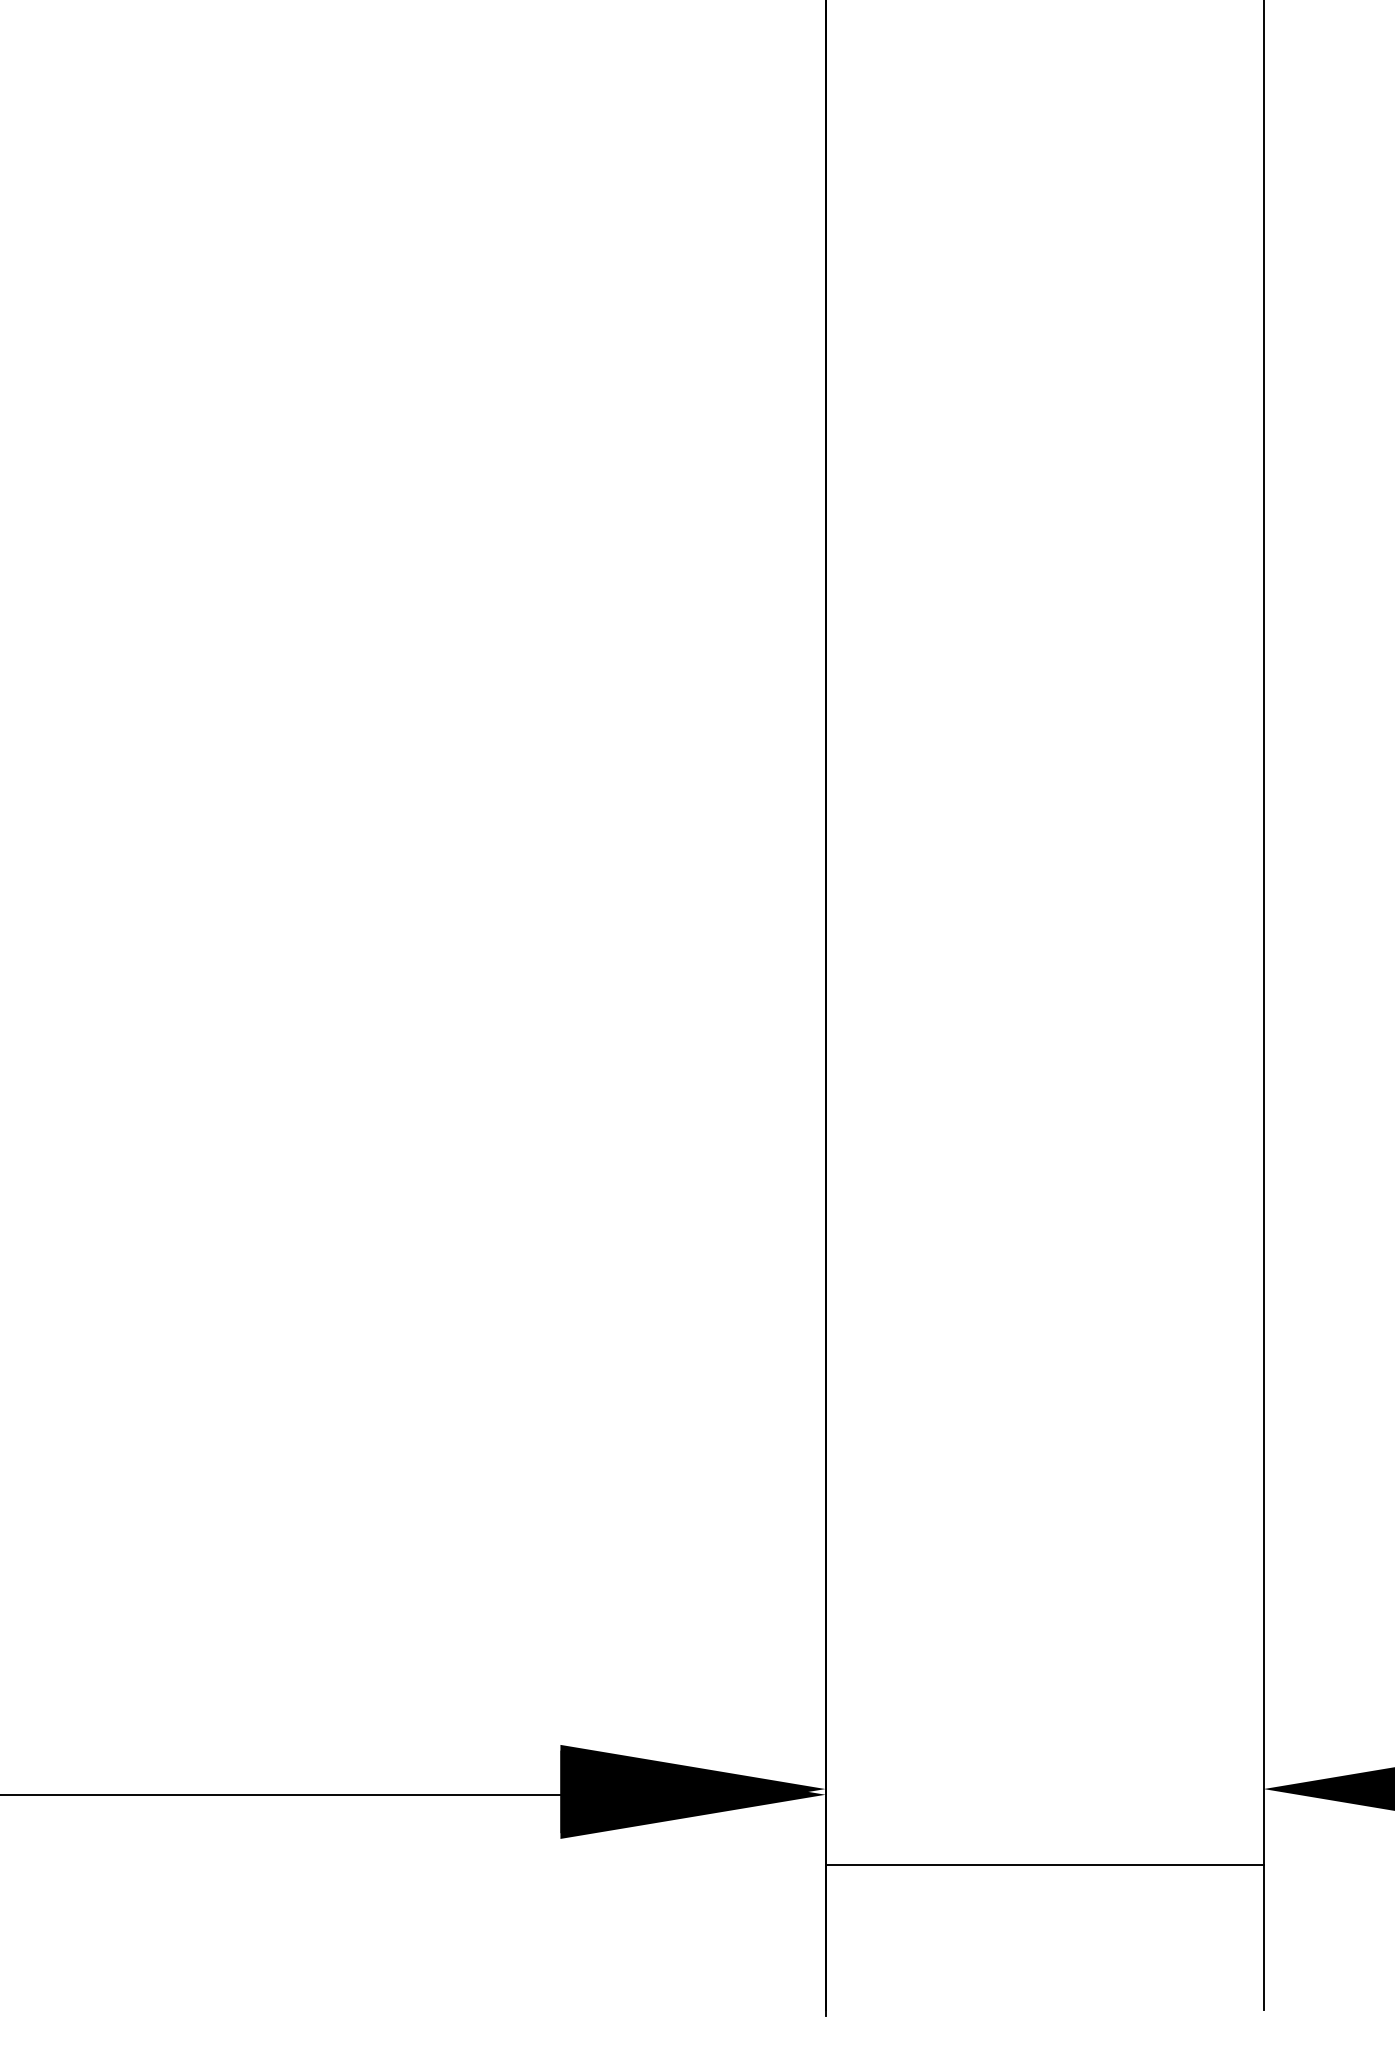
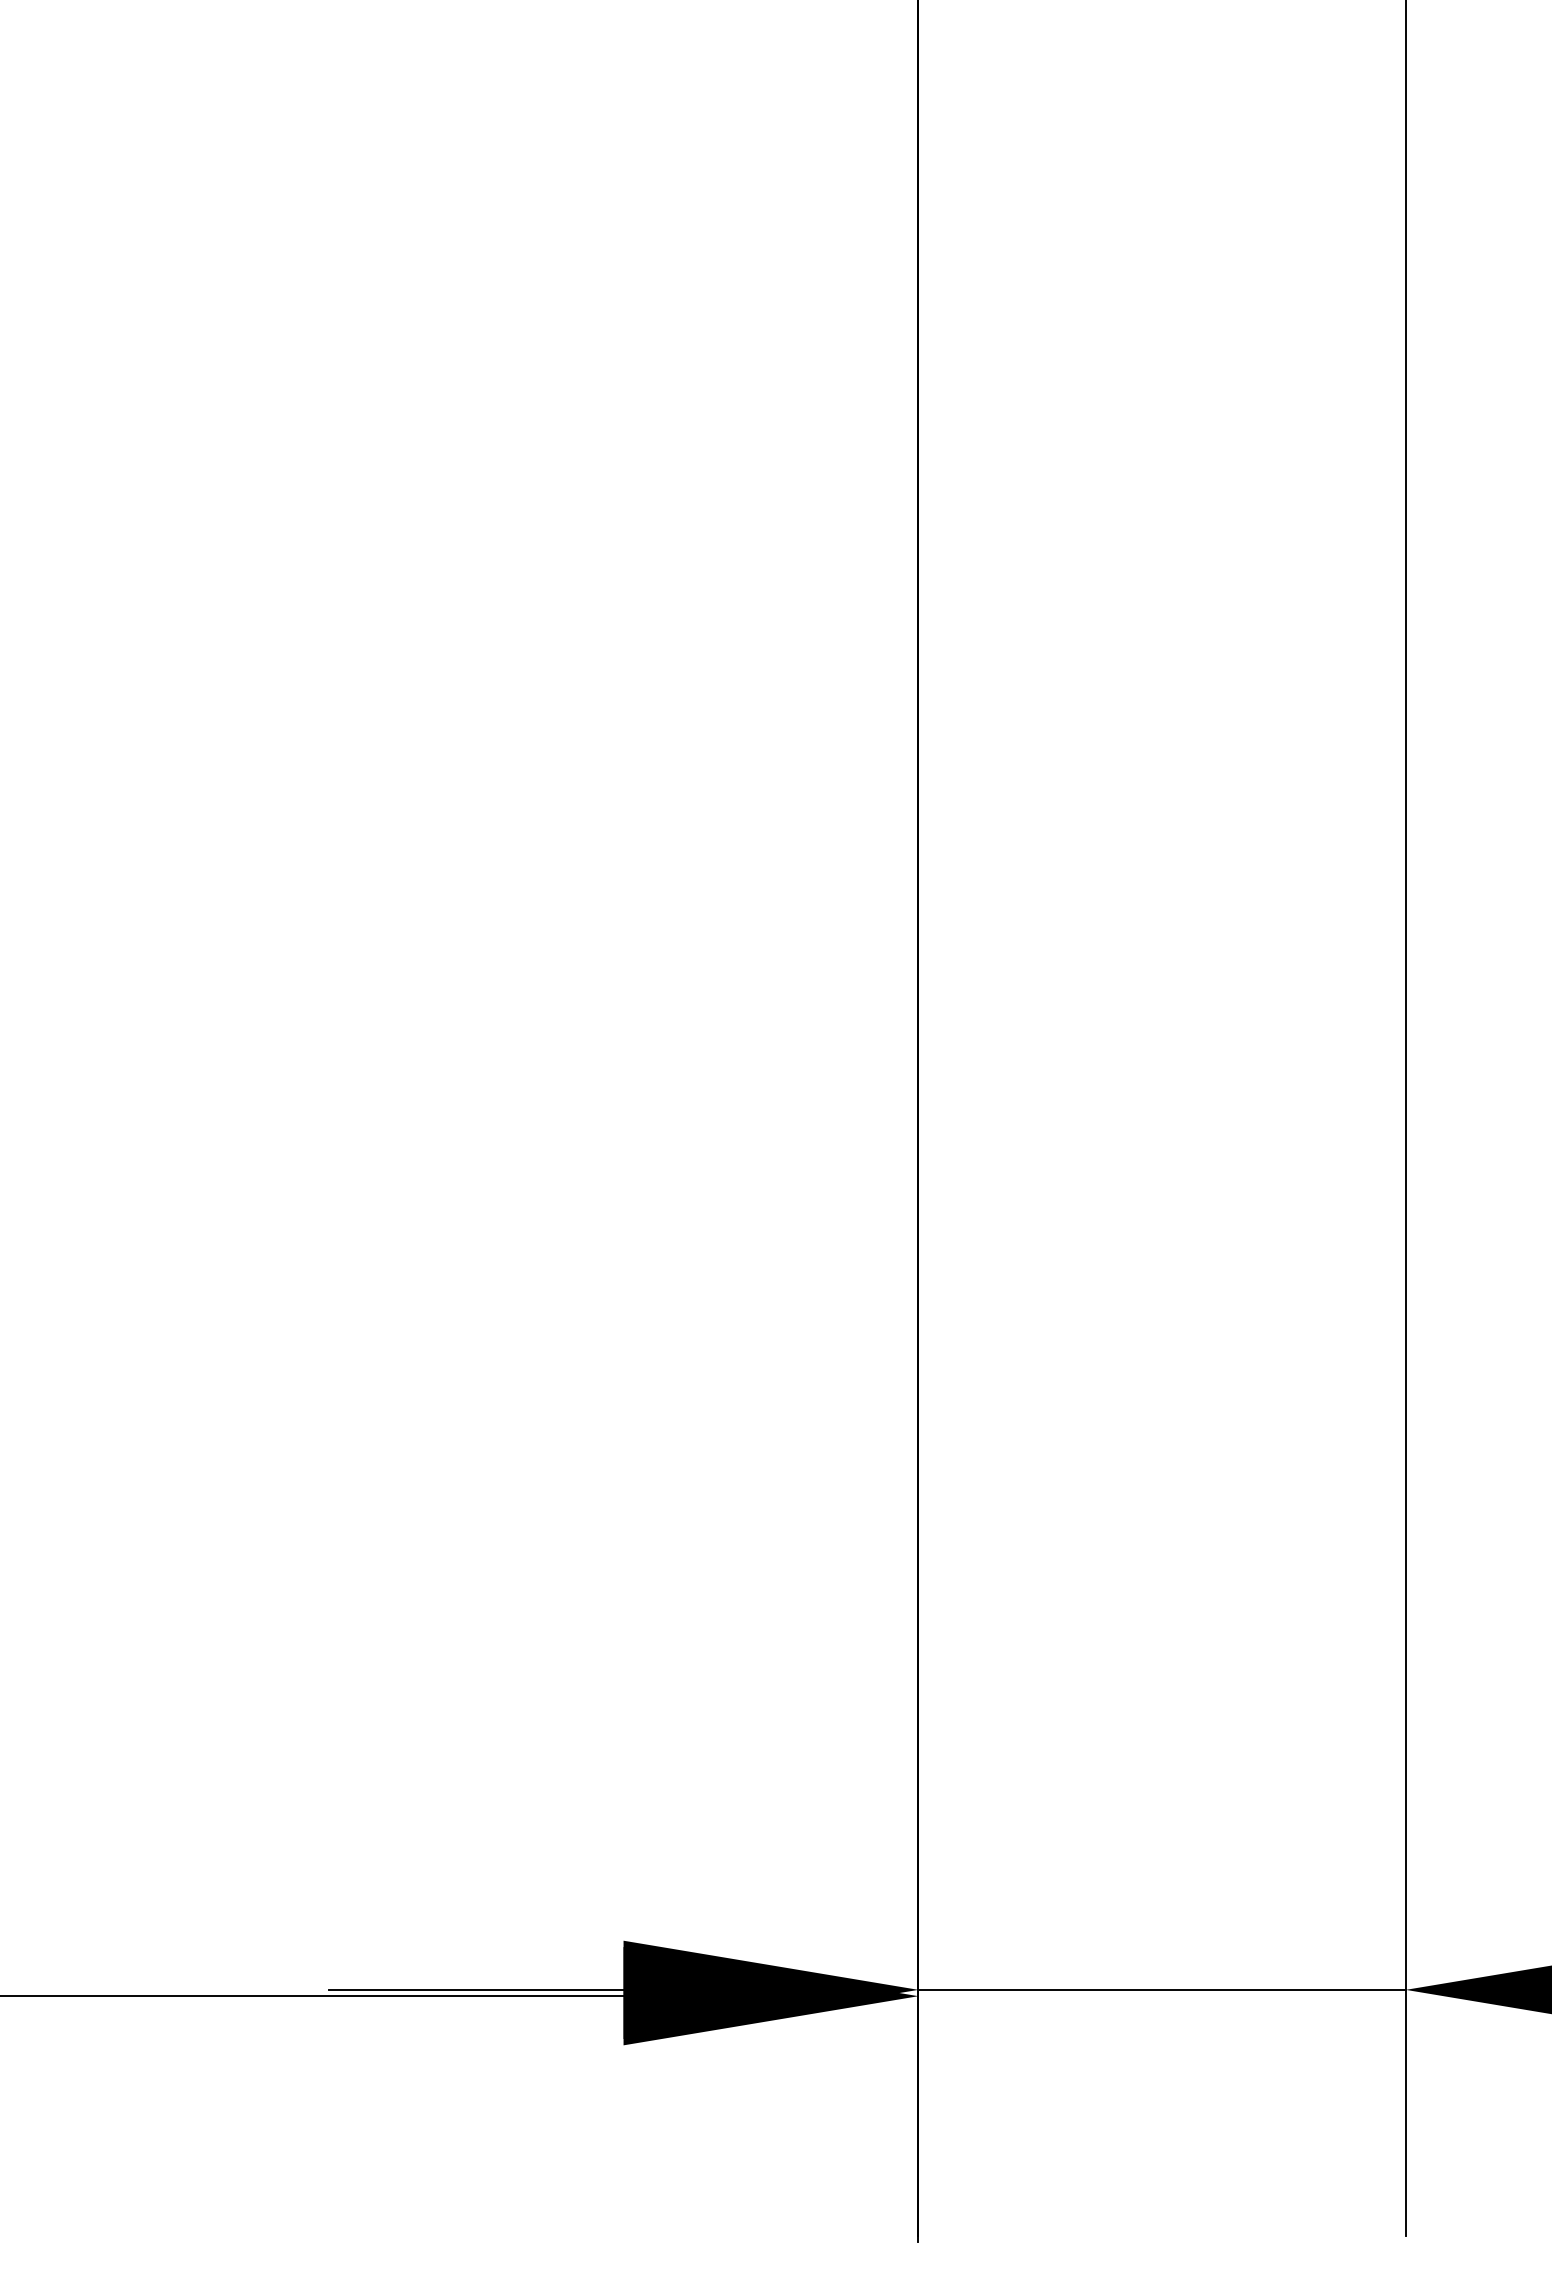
line: (427, 1789) -> (475, 1990), added
line: (1044, 1865) -> (1161, 1990), moved

